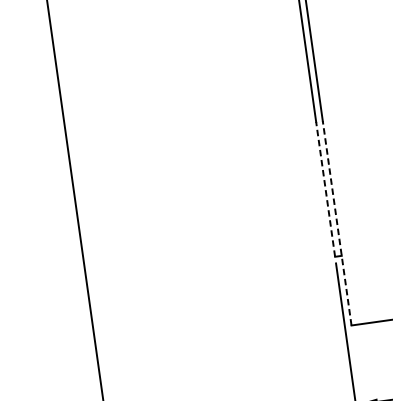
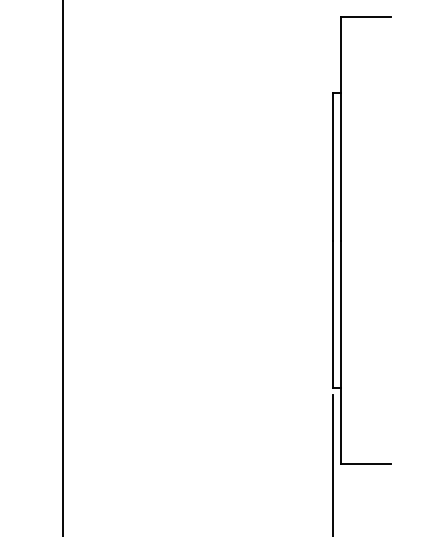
line: (325, 189) -> (333, 314), dashed -> solid
line: (337, 223) -> (340, 352), dashed -> solid

